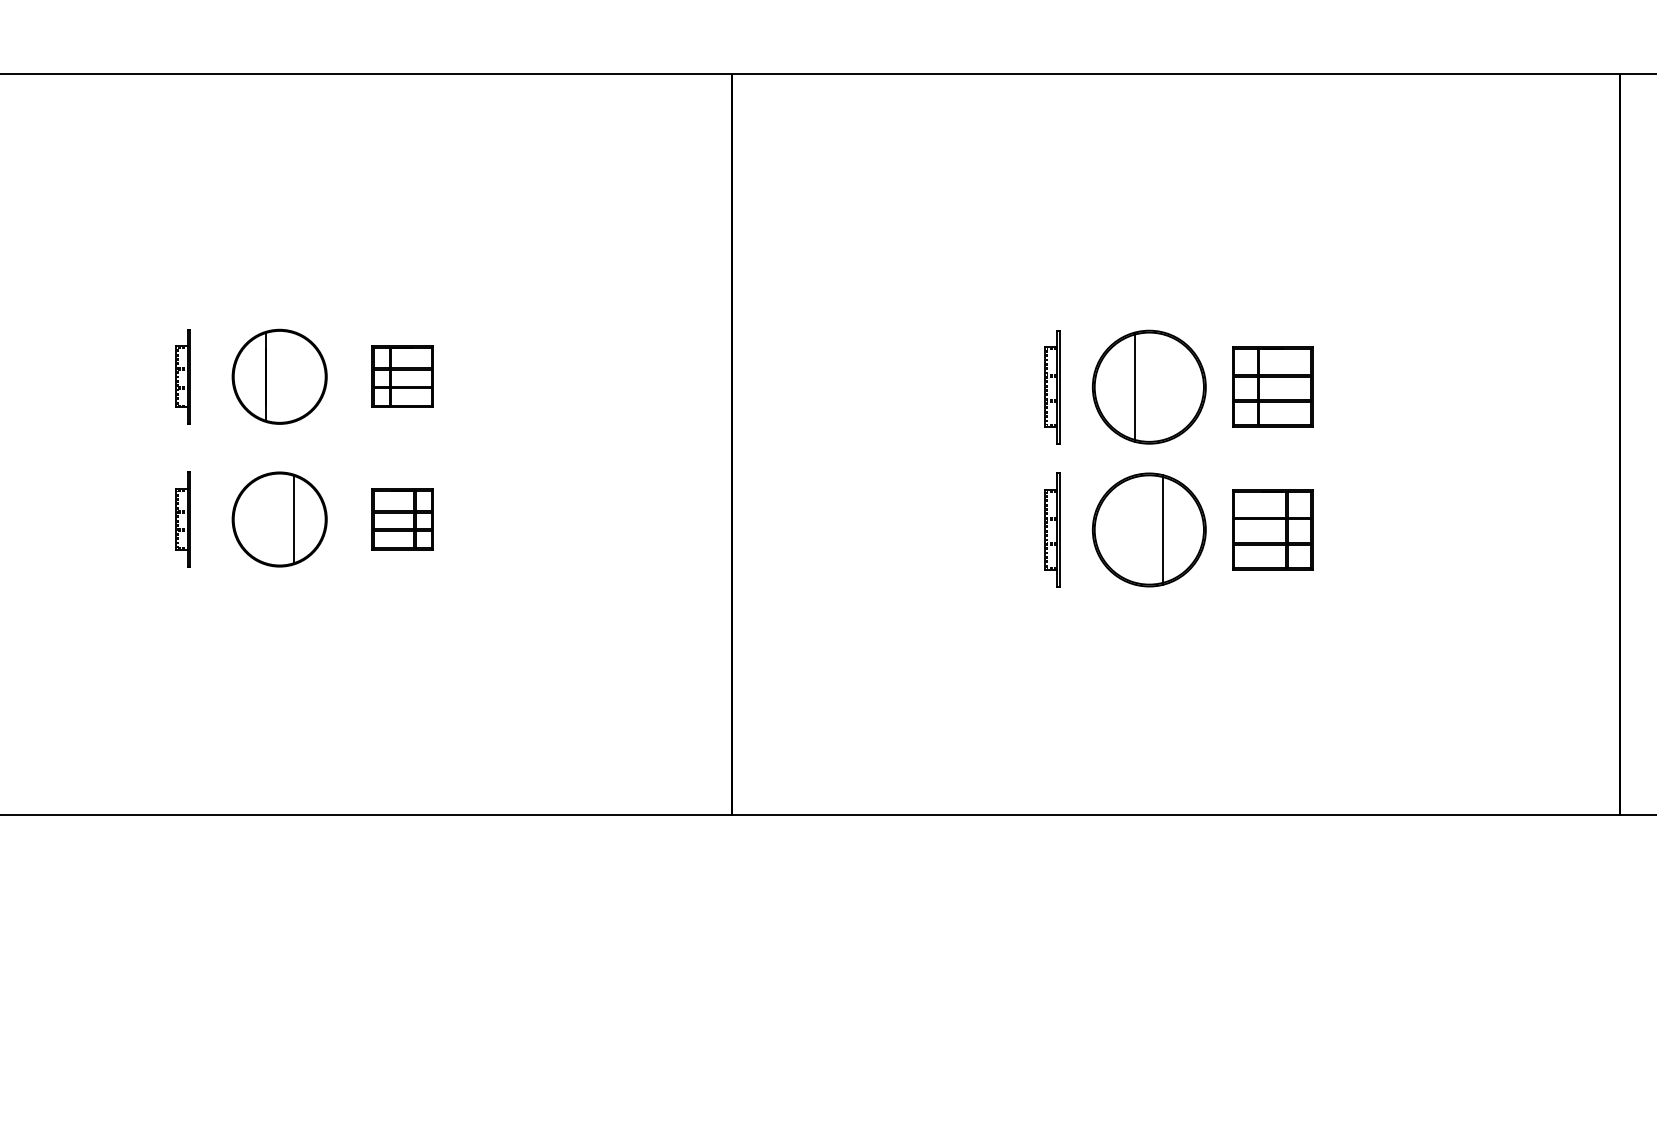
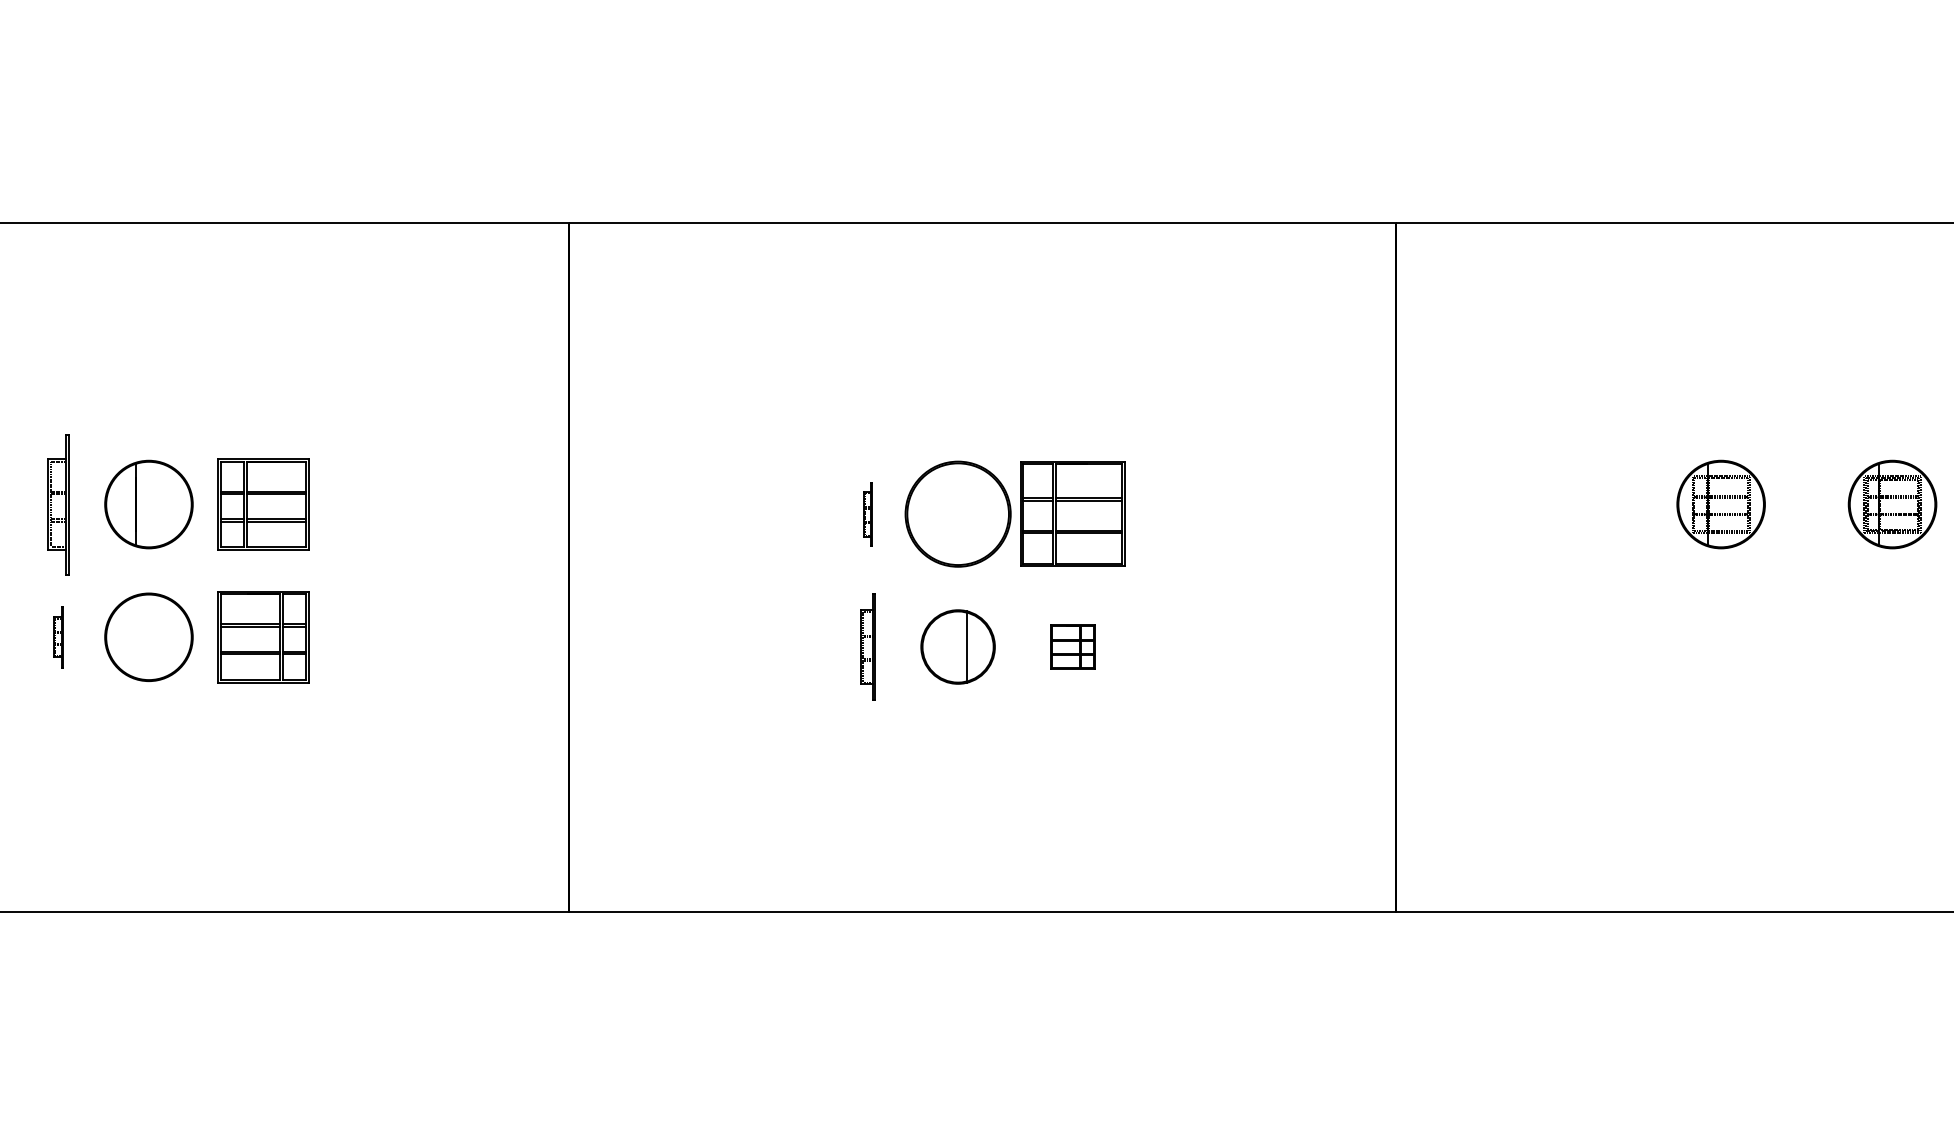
part: (182, 376) -> (58, 504), size x1.6
part: (402, 376) -> (263, 504), size x1.6
part: (1272, 386) -> (1072, 513), size x1.4
part: (1051, 387) -> (867, 514), size x0.6
line: (1135, 387) -> (945, 514), removed
part: (182, 519) -> (58, 637), size x0.7
line: (294, 519) -> (162, 637), removed
part: (402, 519) -> (263, 637), size x1.6
part: (1148, 529) -> (957, 646), size x0.7
part: (1272, 529) -> (1072, 646), size x0.6

